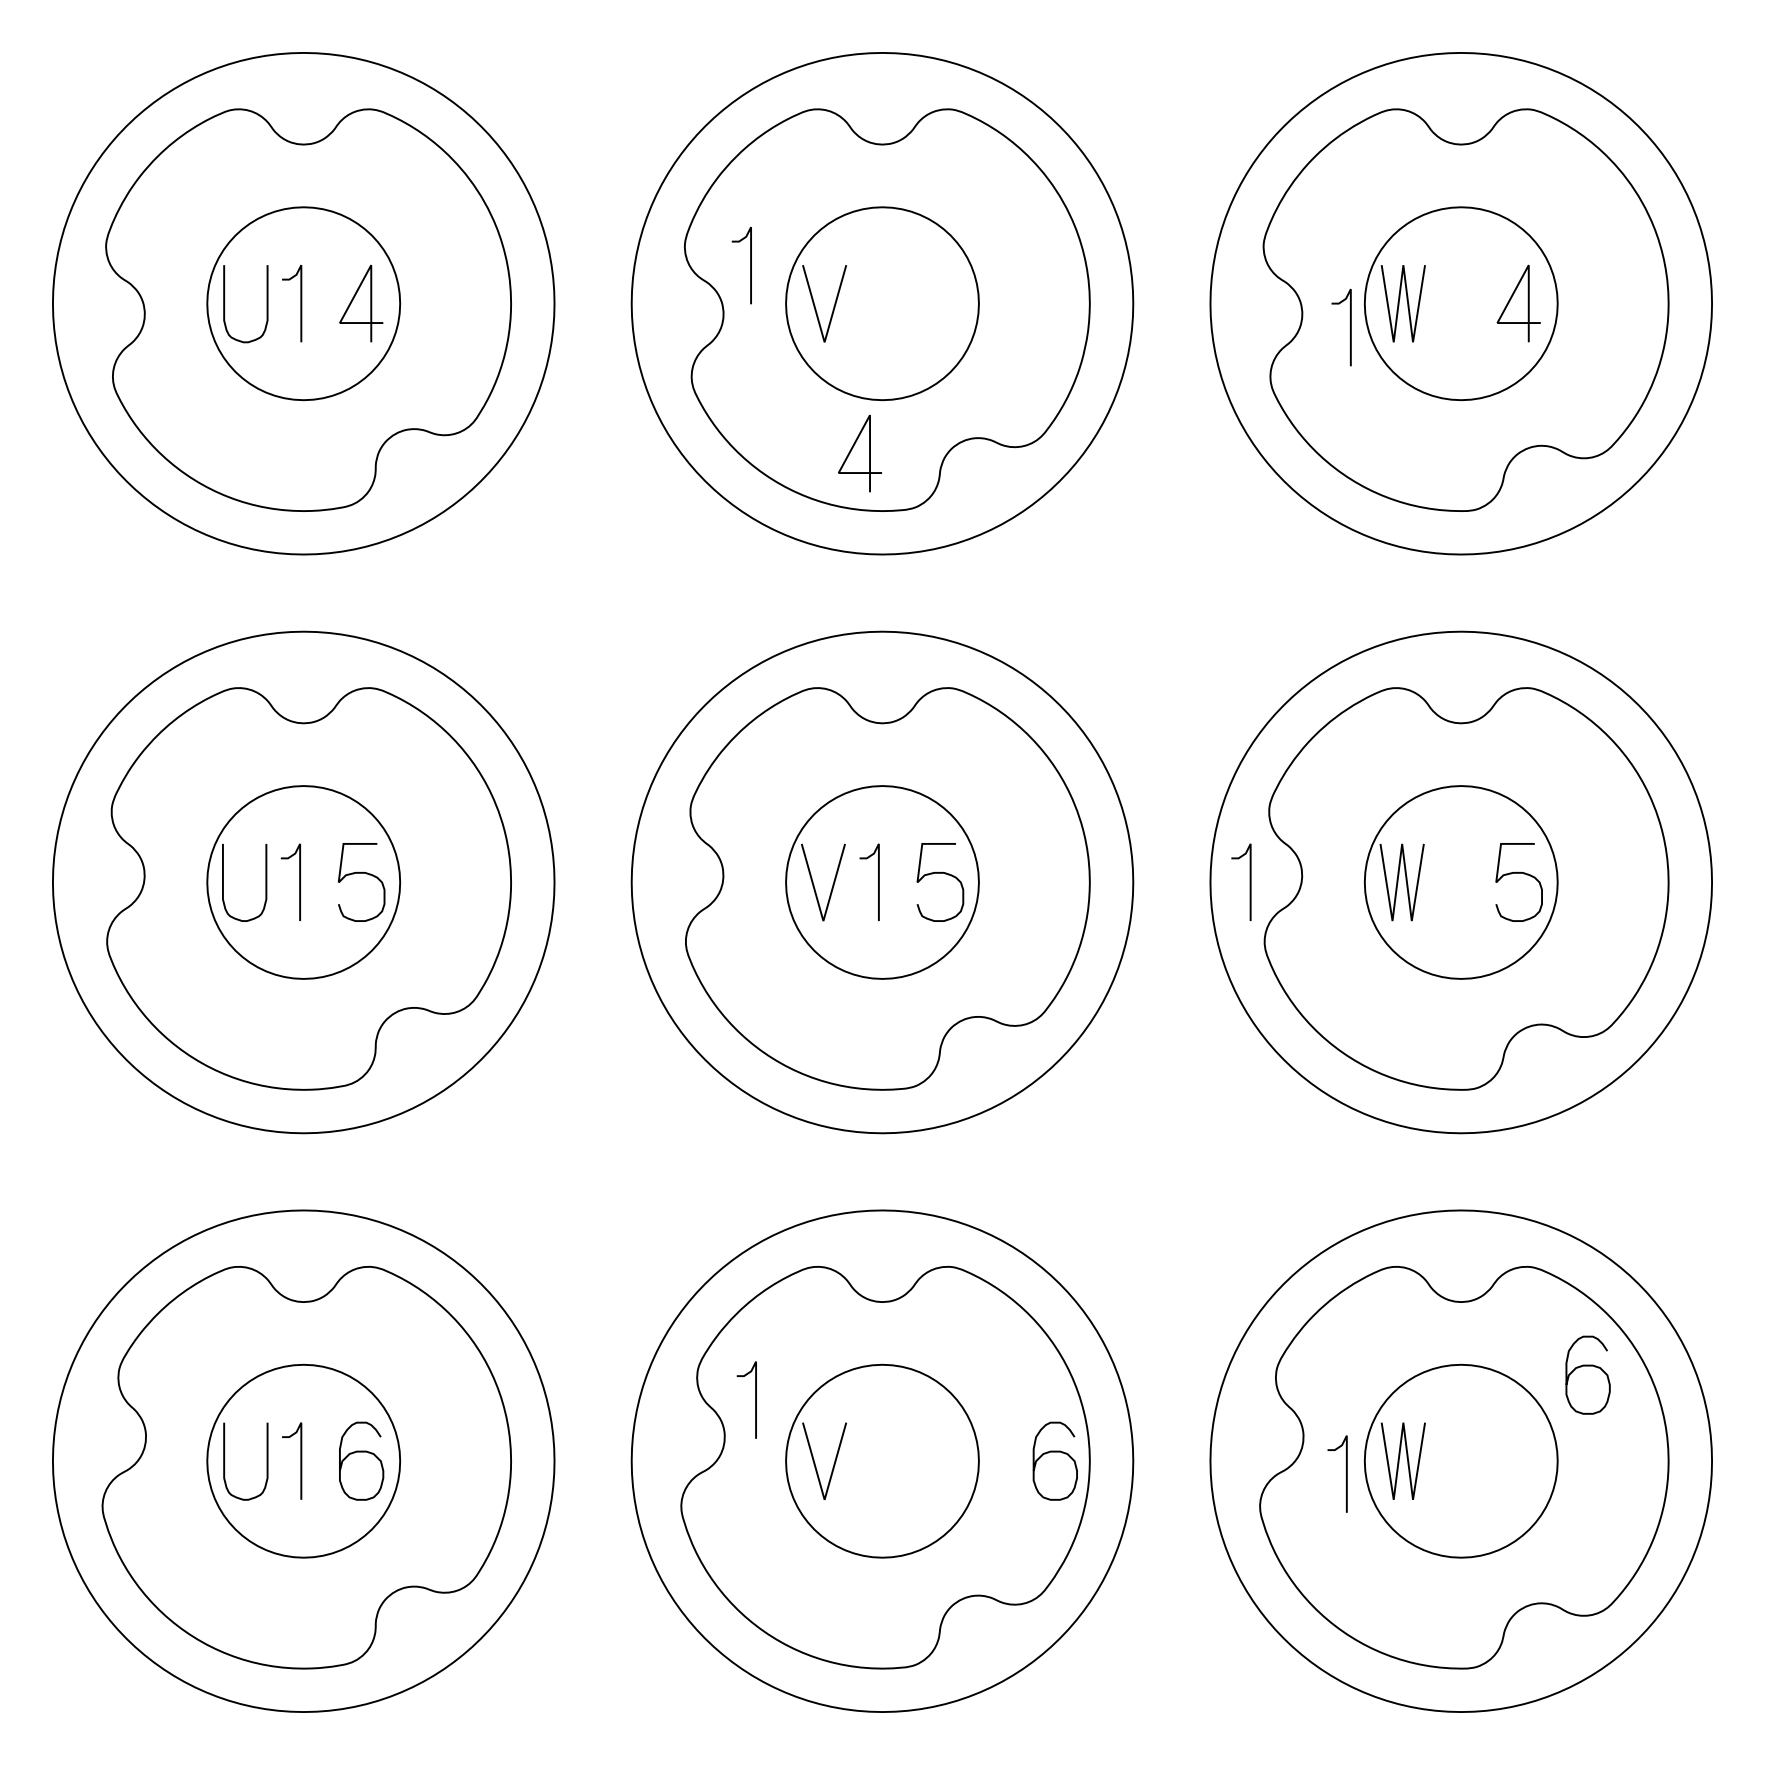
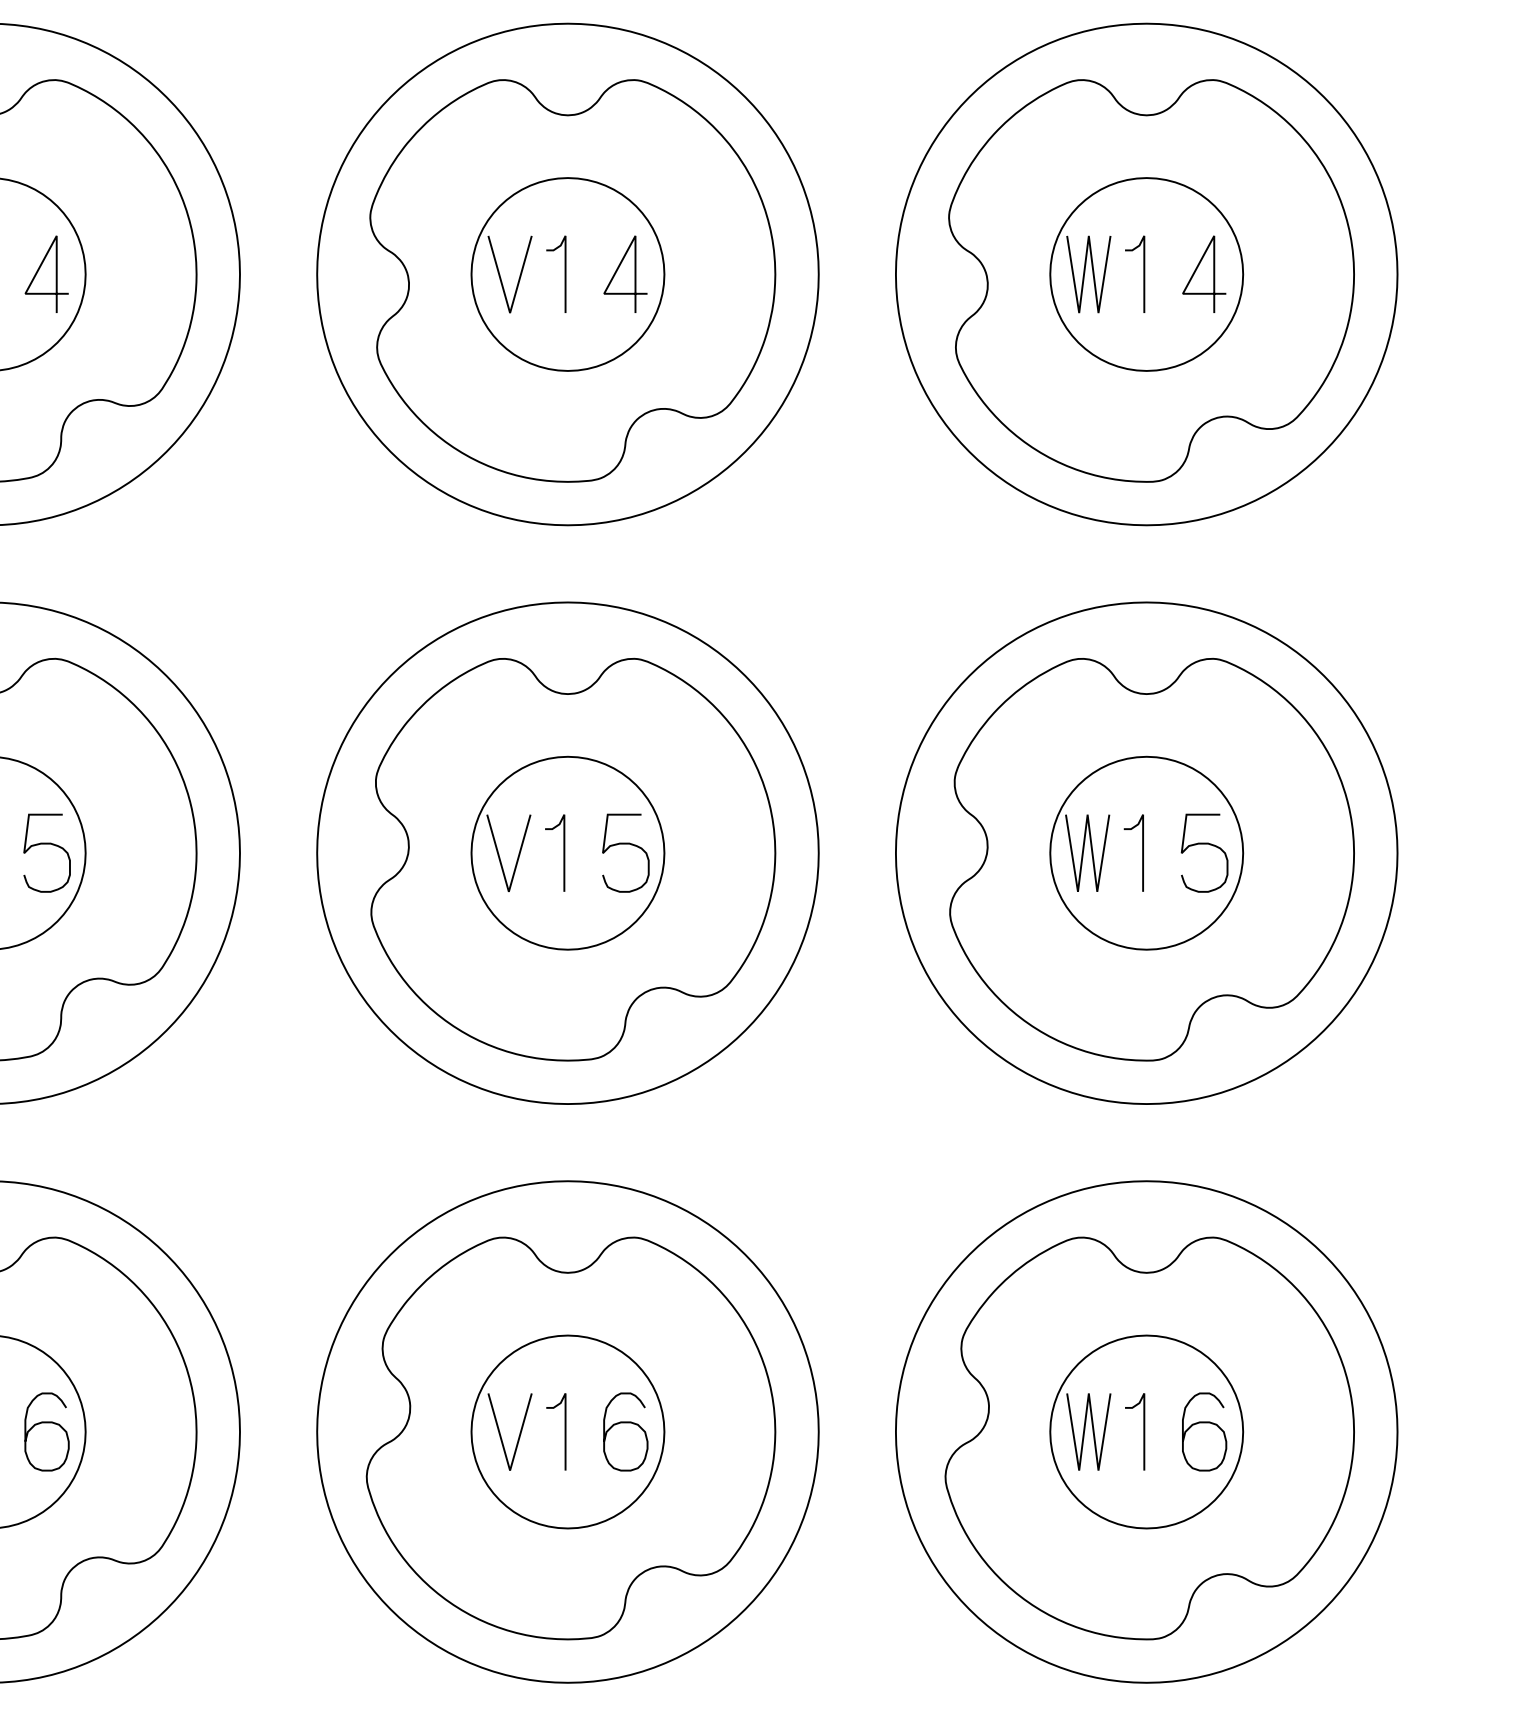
curve: (750, 265) -> (564, 274), moved
curve: (1350, 327) -> (1143, 274), moved
line: (852, 449) -> (617, 270), moved
curve: (1249, 881) -> (1141, 852), moved
curve: (1587, 1366) -> (1203, 1423), moved
curve: (755, 1399) -> (564, 1431), moved
curve: (1054, 1452) -> (624, 1423), moved
curve: (1346, 1473) -> (1143, 1431), moved

